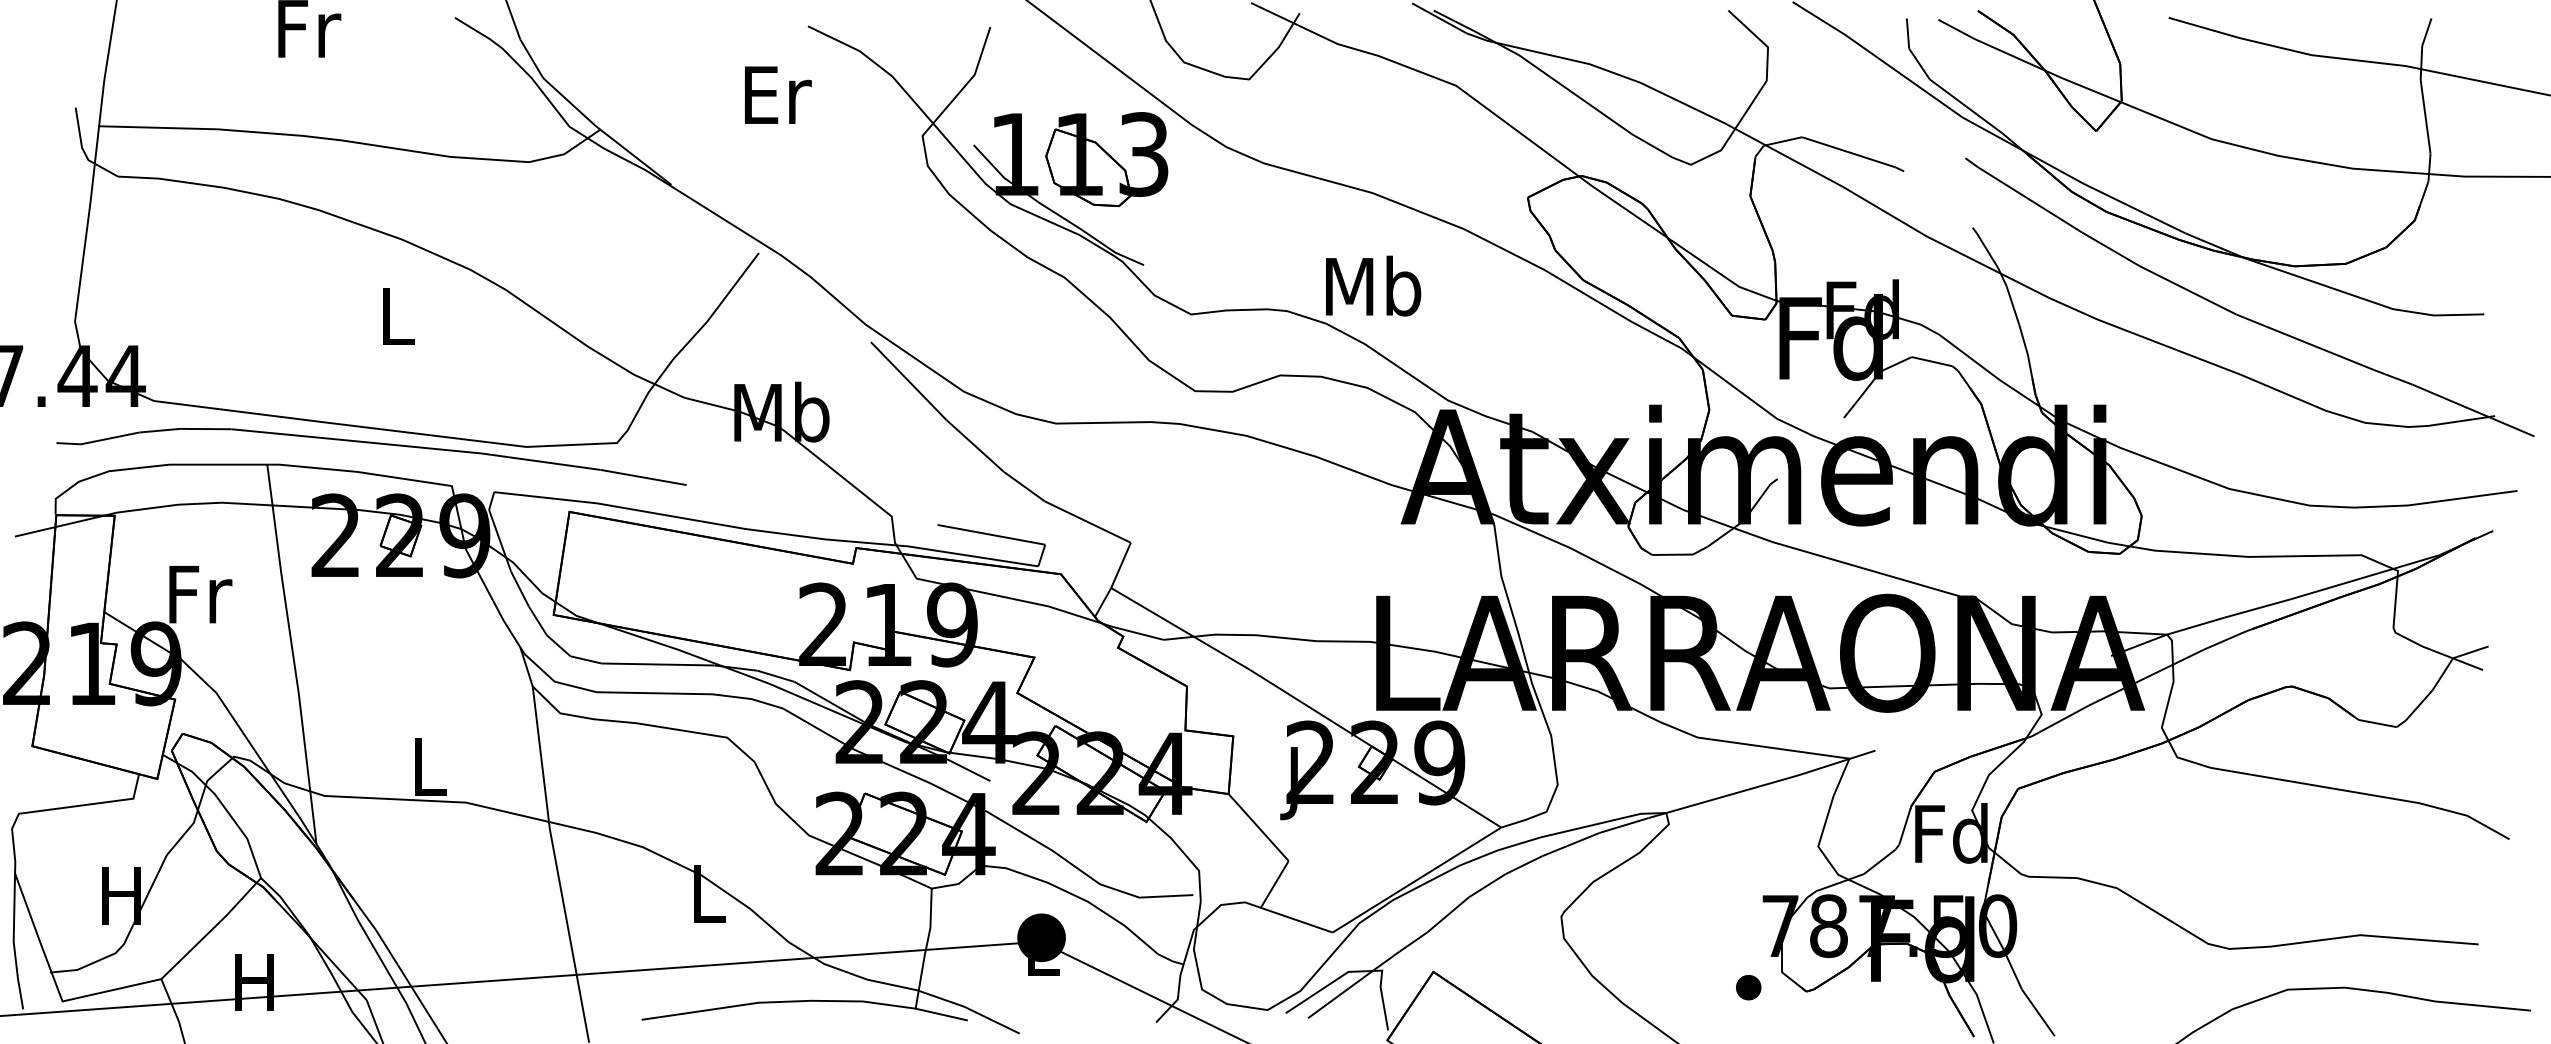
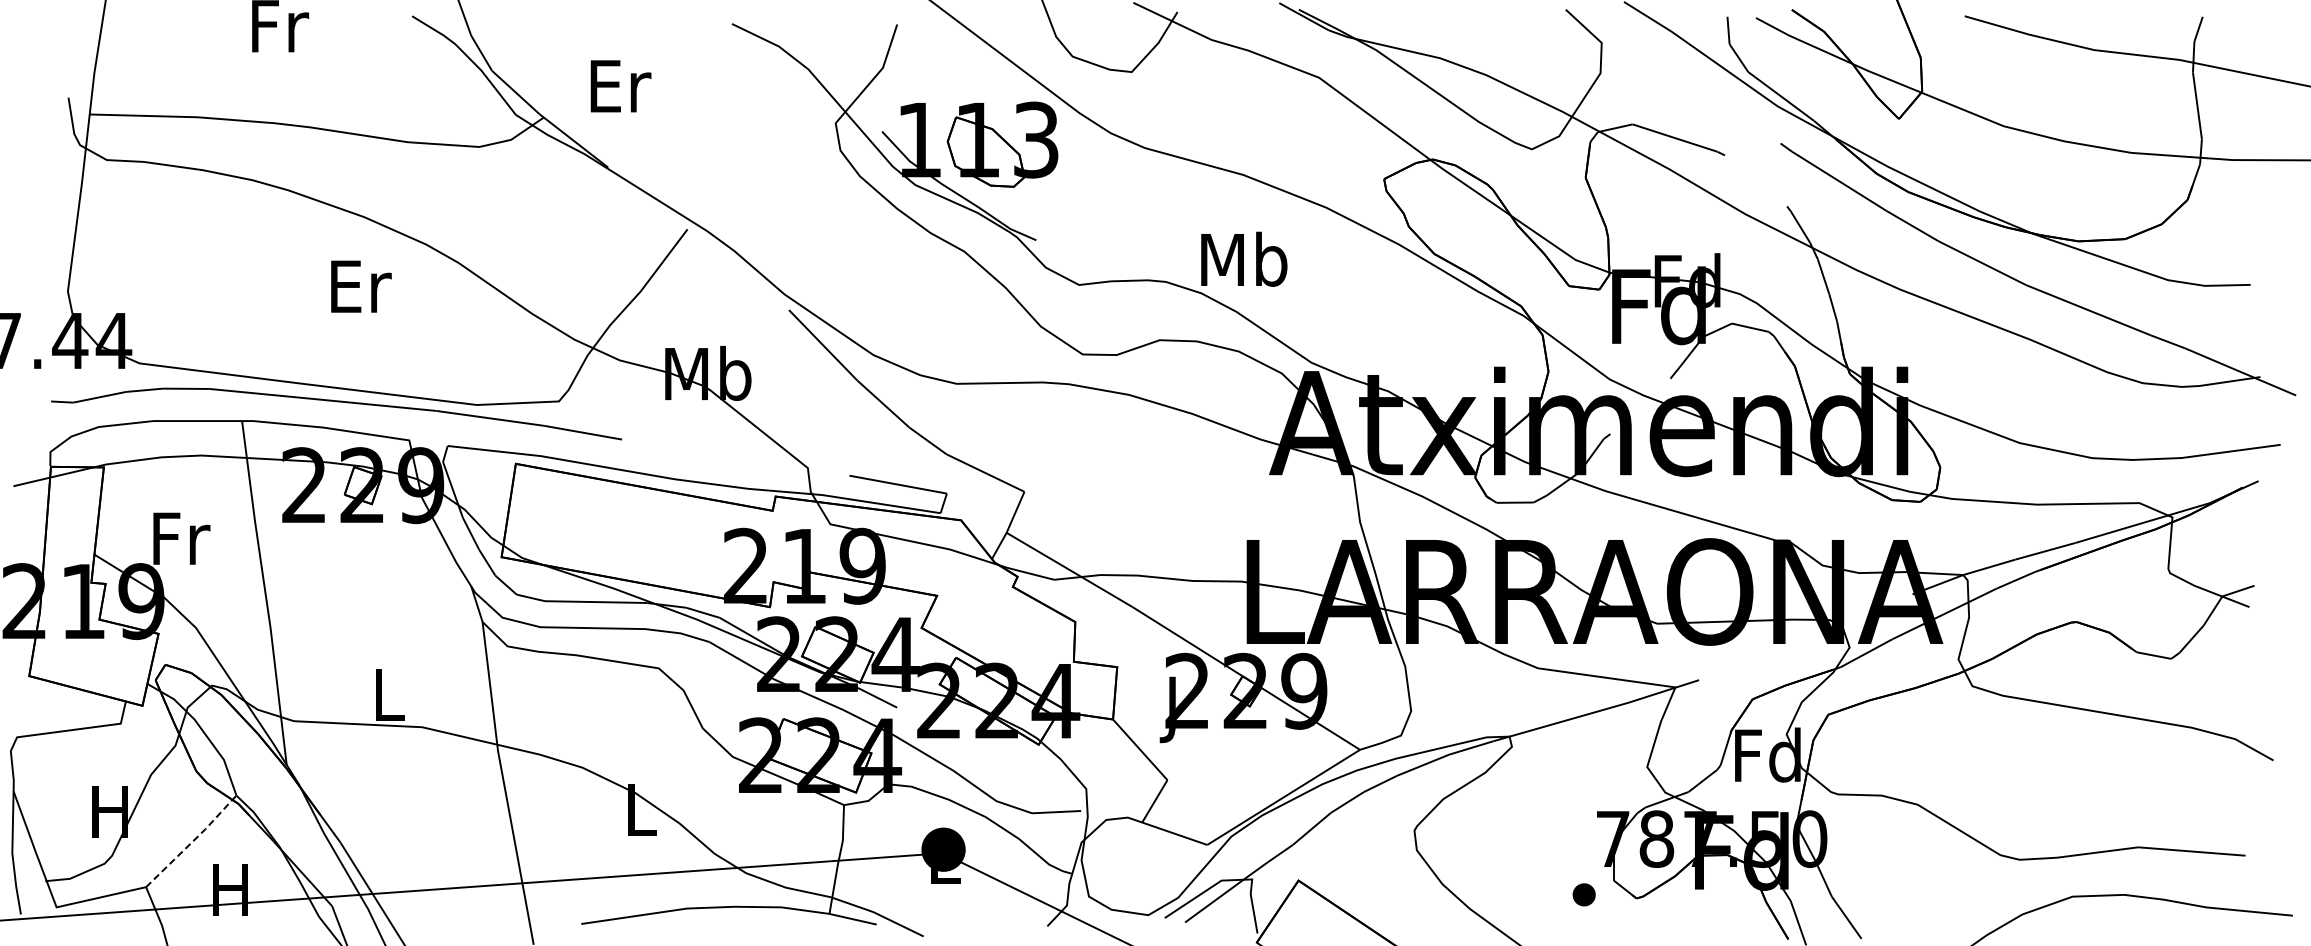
text: (777, 95) -> (620, 86), moved
text: (399, 316) -> (361, 286), L -> Er
line: (213, 928) -> (193, 841), solid -> dashed

